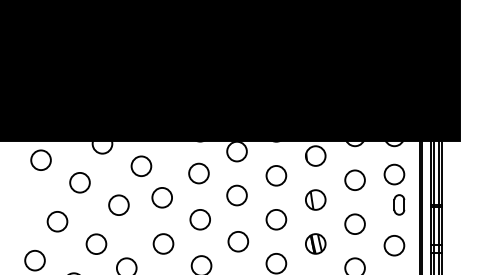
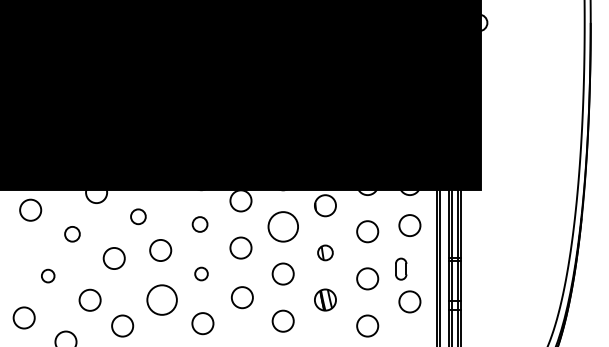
circle: (141, 166) -> (138, 216), size x0.7
circle: (198, 173) -> (199, 224), size x0.7
circle: (275, 175) -> (282, 226), size x1.4
circle: (80, 181) -> (72, 233), size x0.7
part: (315, 199) -> (325, 252), size x0.7
part: (399, 204) -> (401, 268), moved
circle: (200, 219) -> (201, 273), size x0.6
circle: (56, 221) -> (47, 275), size x0.6
circle: (162, 243) -> (161, 299), size x1.4

